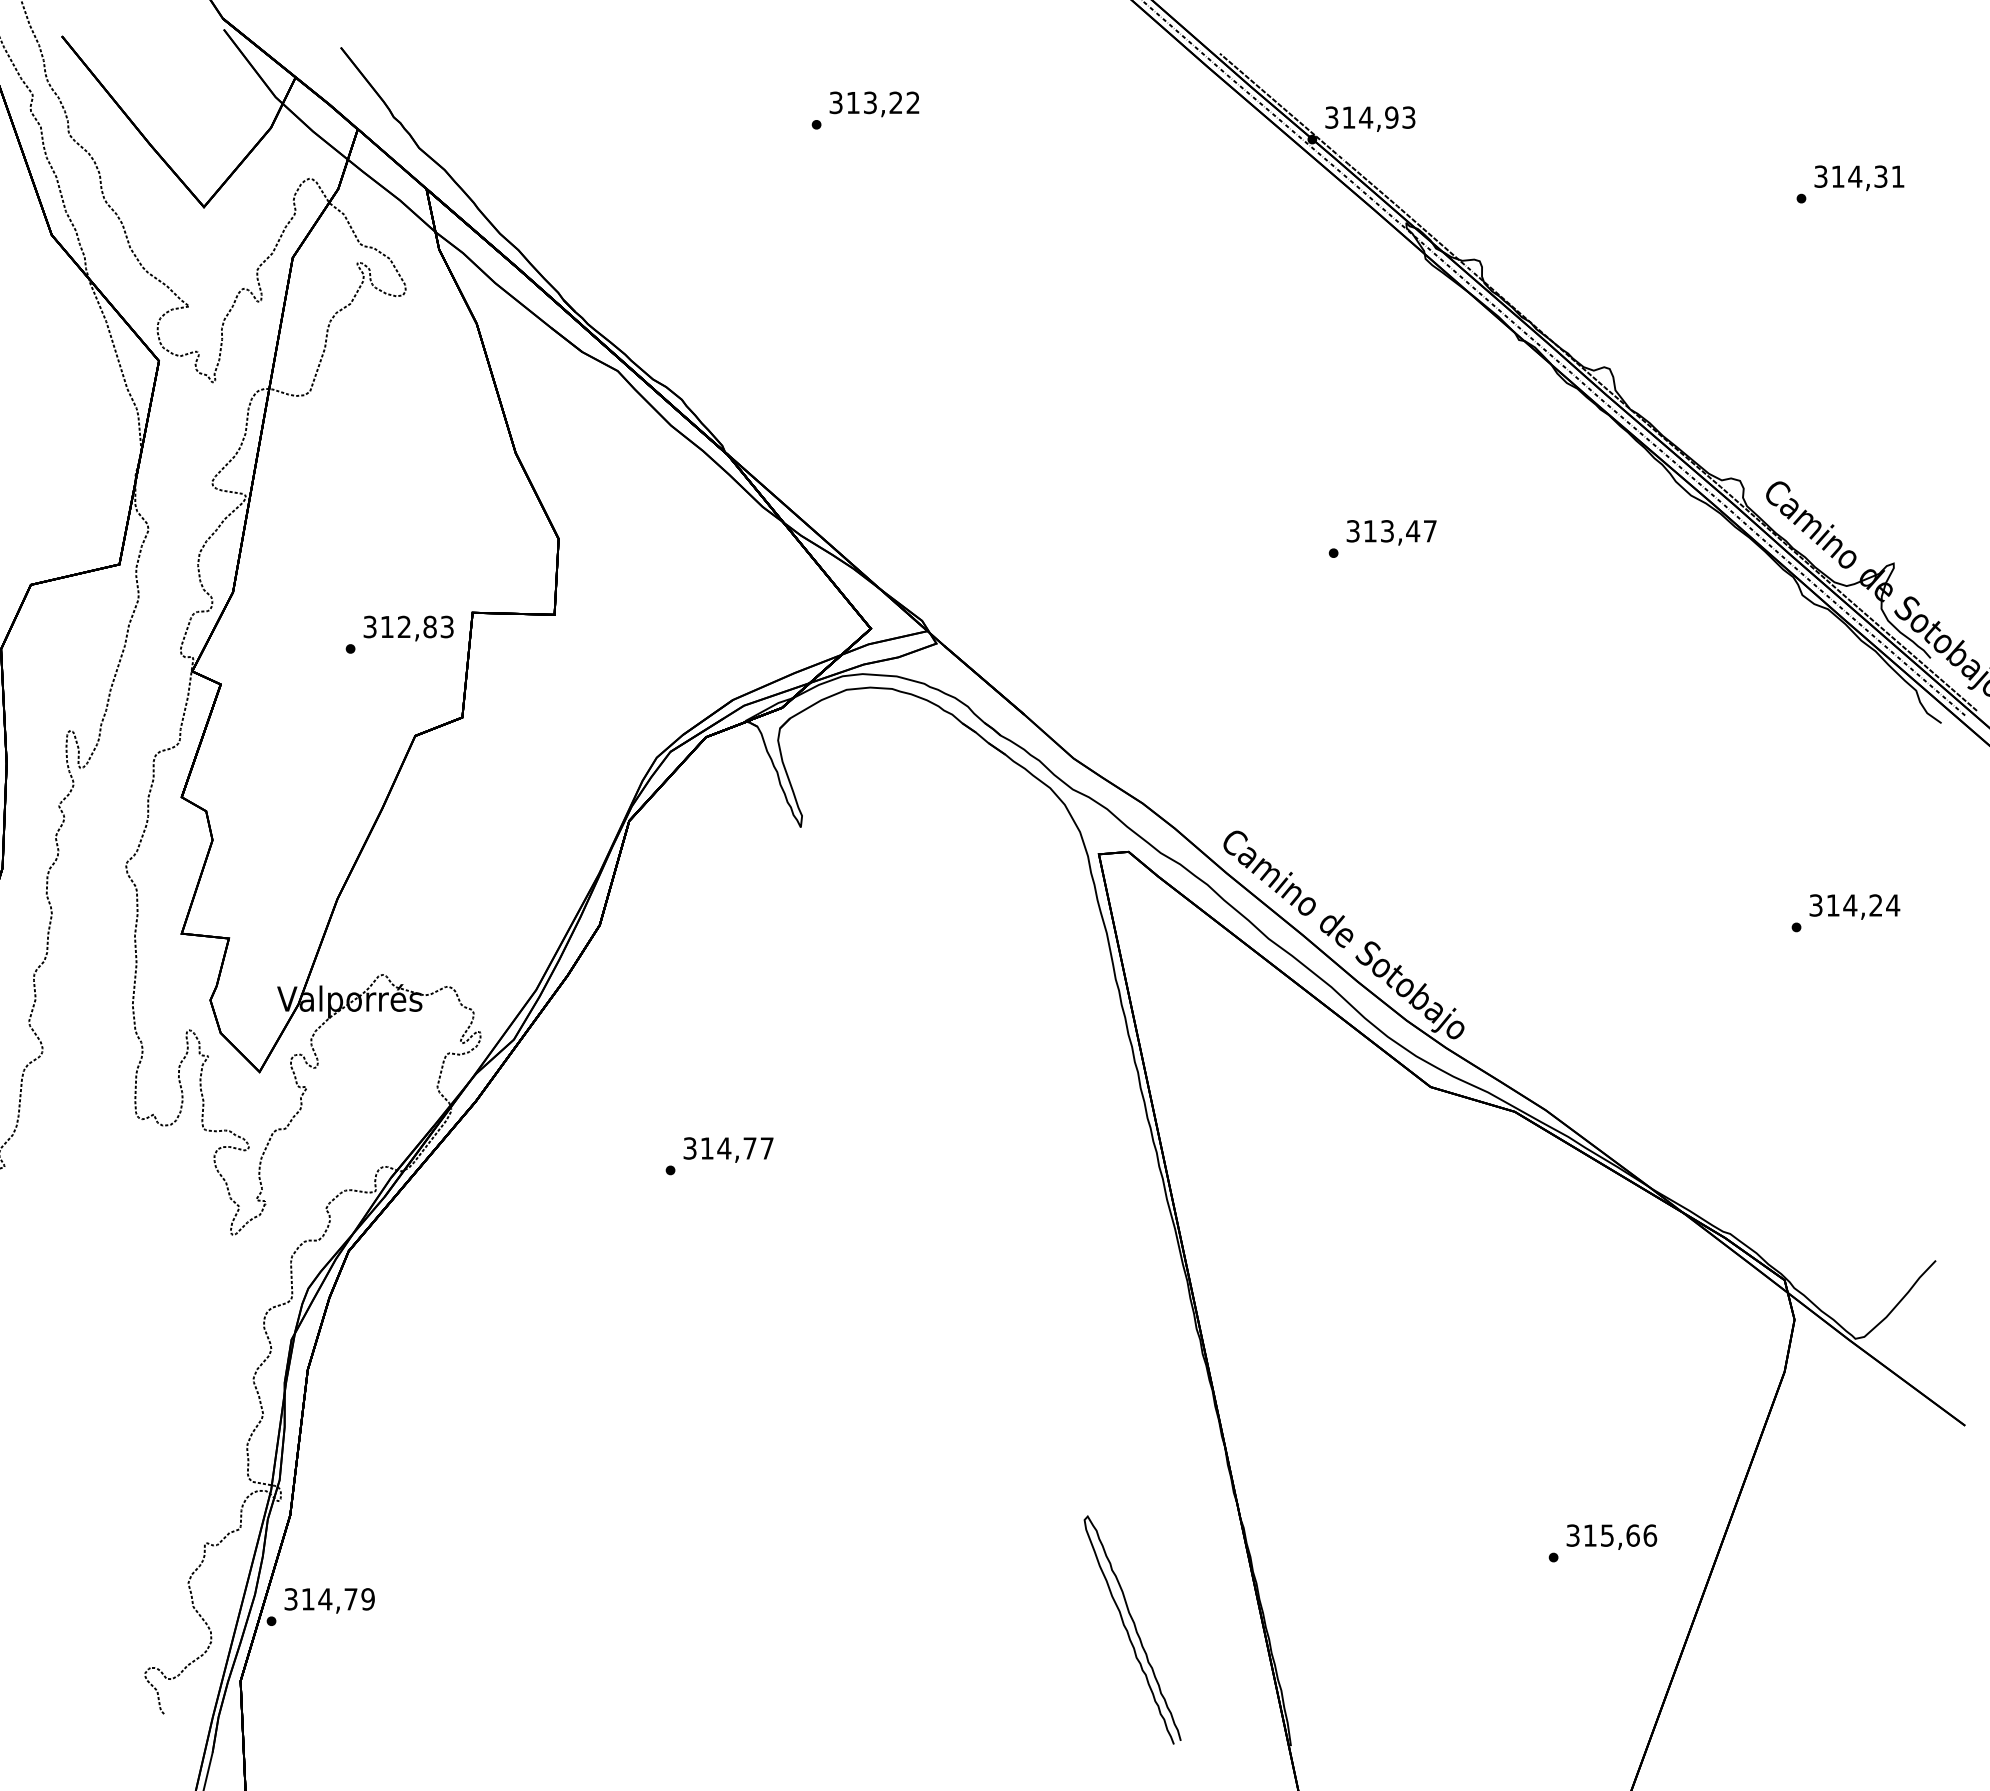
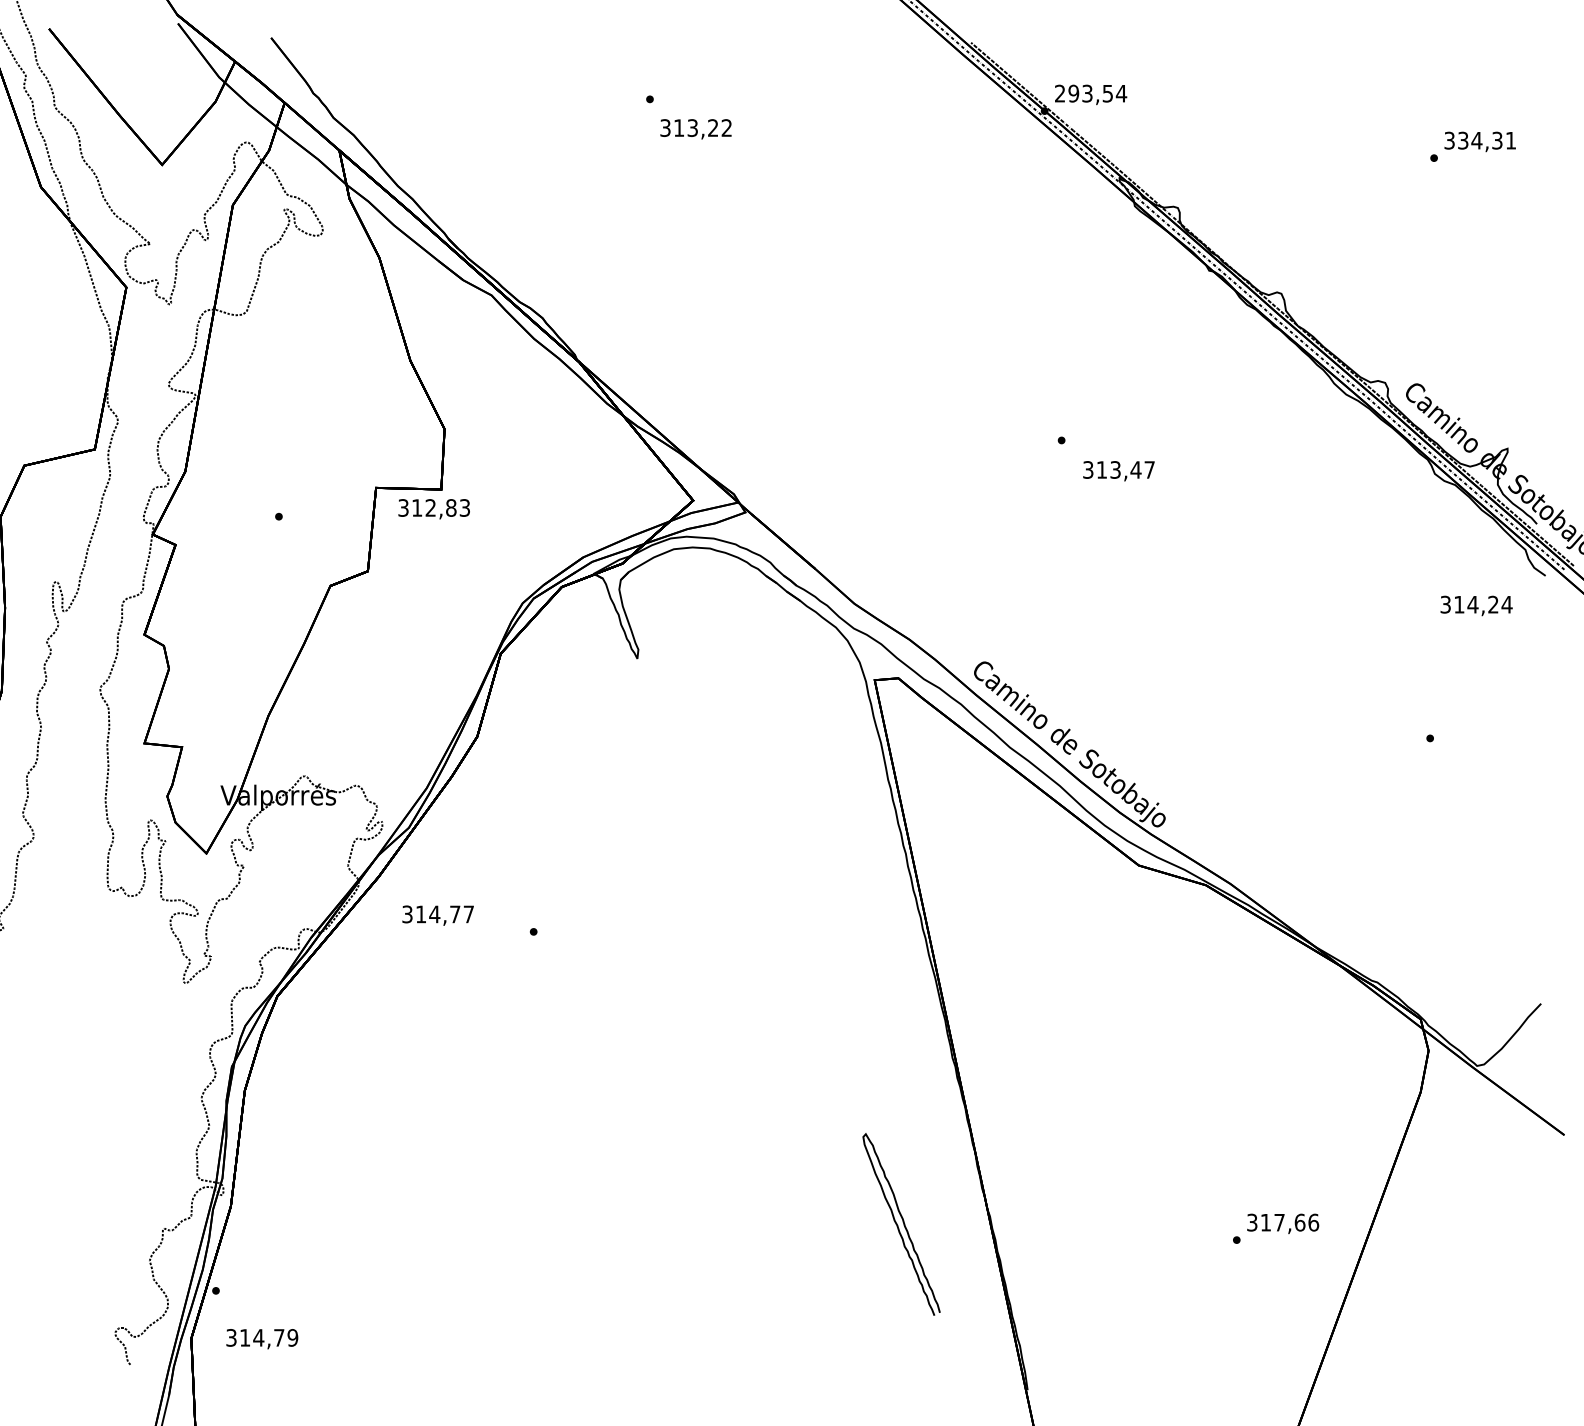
text: (874, 104) -> (696, 129), moved
text: (1370, 117) -> (1090, 93), 314,93 -> 293,54
text: (1837, 176) -> (1462, 140), 314,31 -> 334,31
text: (1391, 532) -> (1118, 470), moved
text: (408, 628) -> (434, 509), moved
text: (1854, 906) -> (1476, 605), moved
text: (728, 1149) -> (438, 915), moved
text: (1607, 1535) -> (1279, 1222), 315,66 -> 317,66
text: (329, 1600) -> (262, 1338), moved
curve: (1134, 1628) -> (903, 1223), moved

